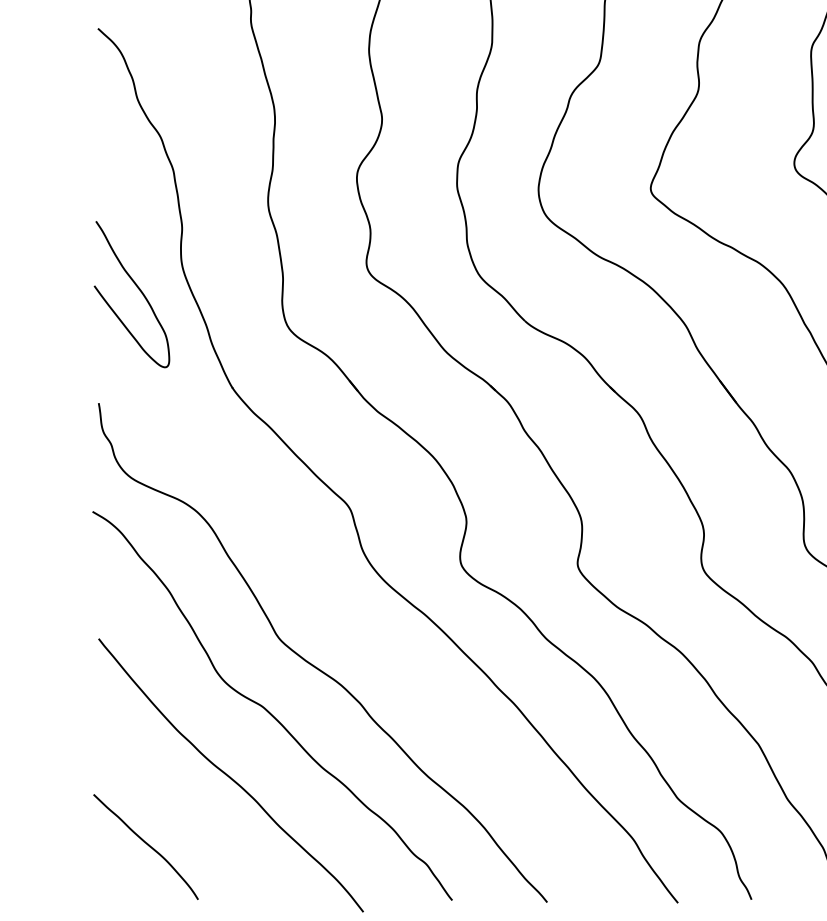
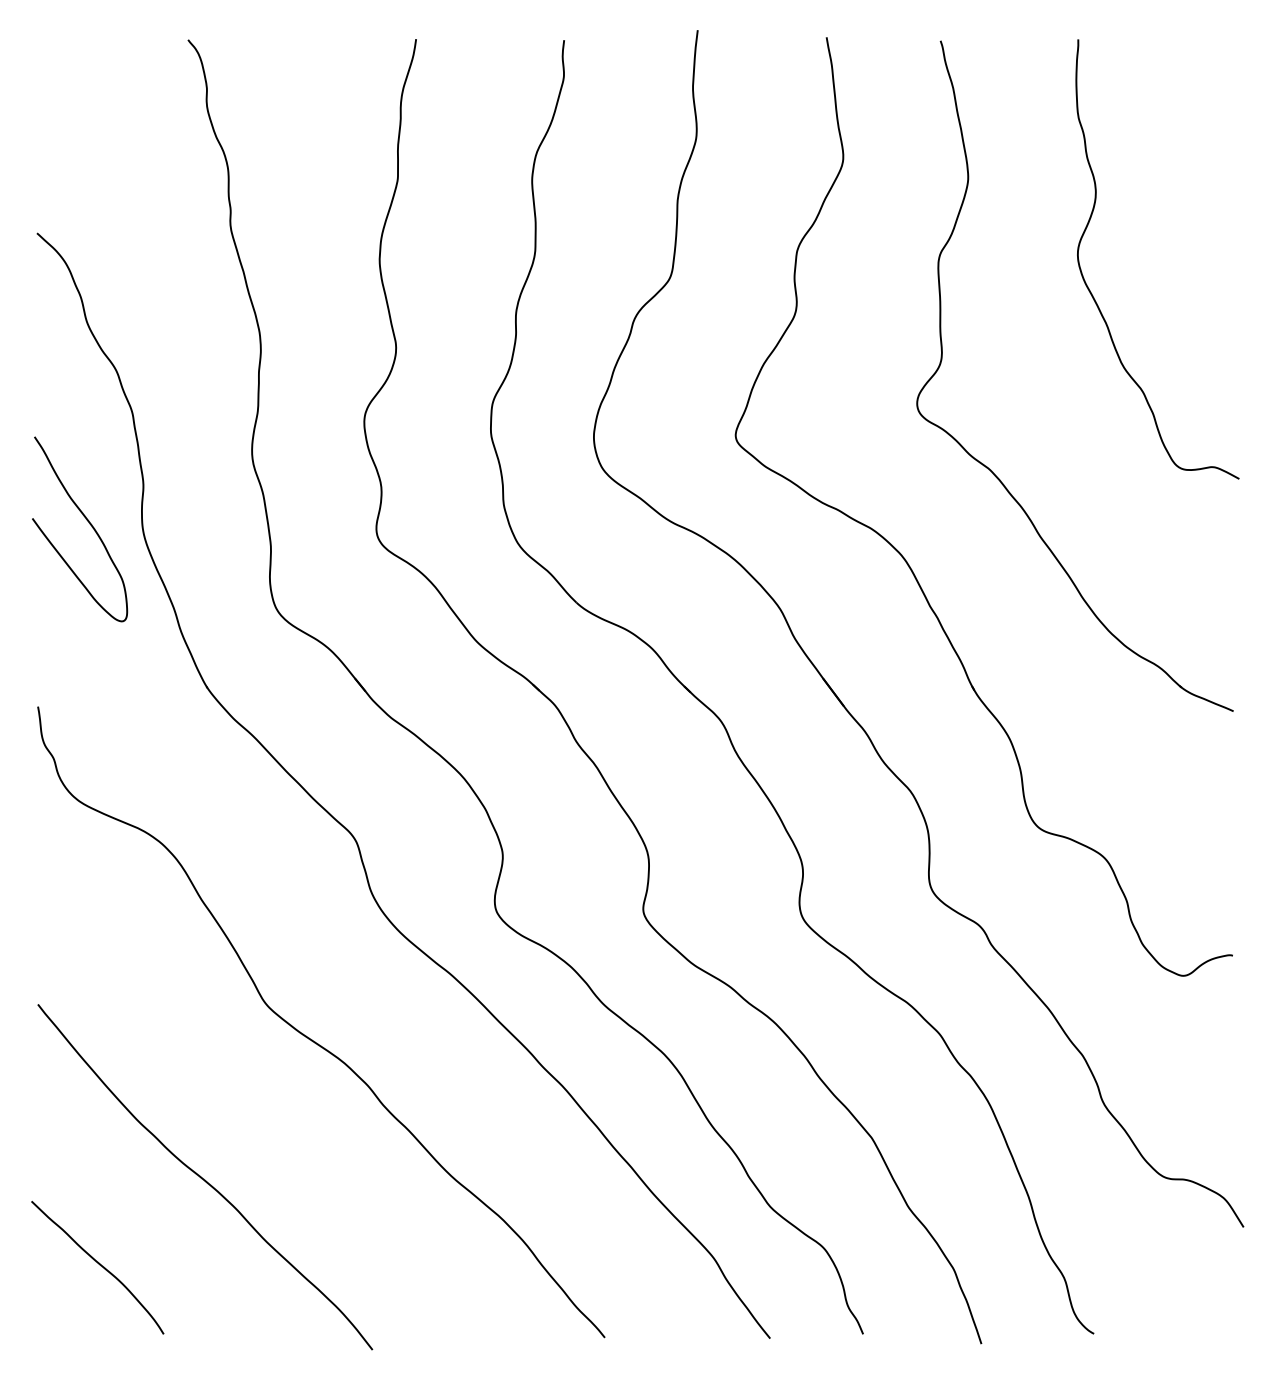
curve: (139, 290) -> (89, 524), moved
curve: (267, 710) -> (251, 1094), removed

